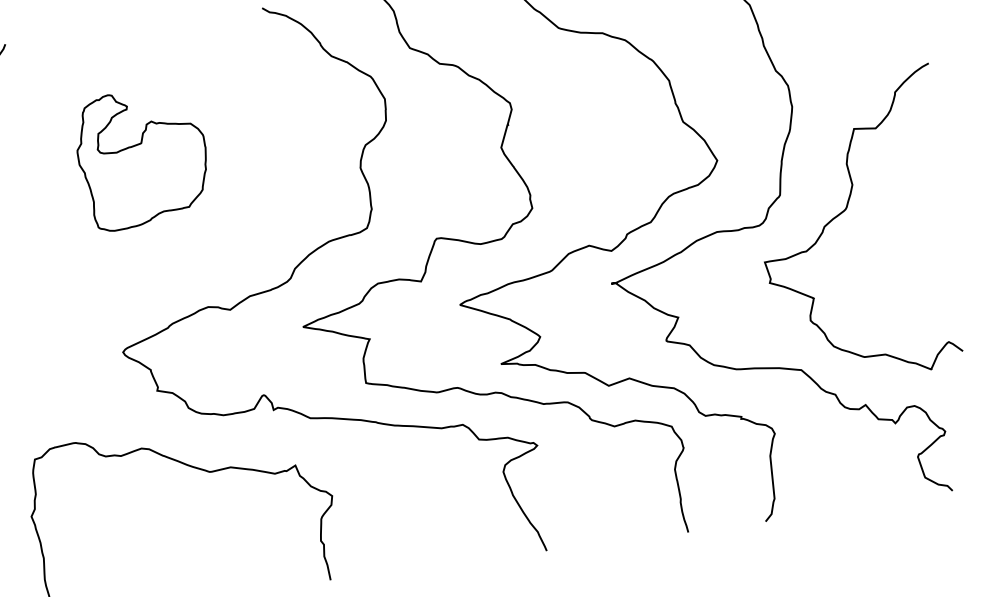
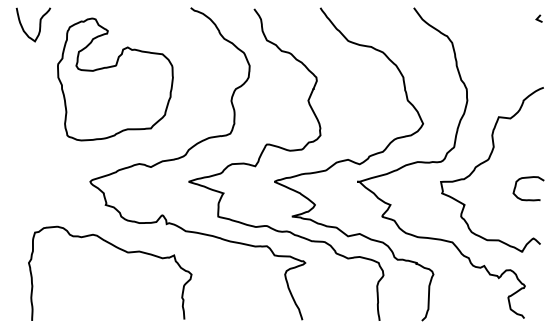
part: (142, 158) -> (115, 79), size x1.67
curve: (924, 233) -> (528, 178), added

